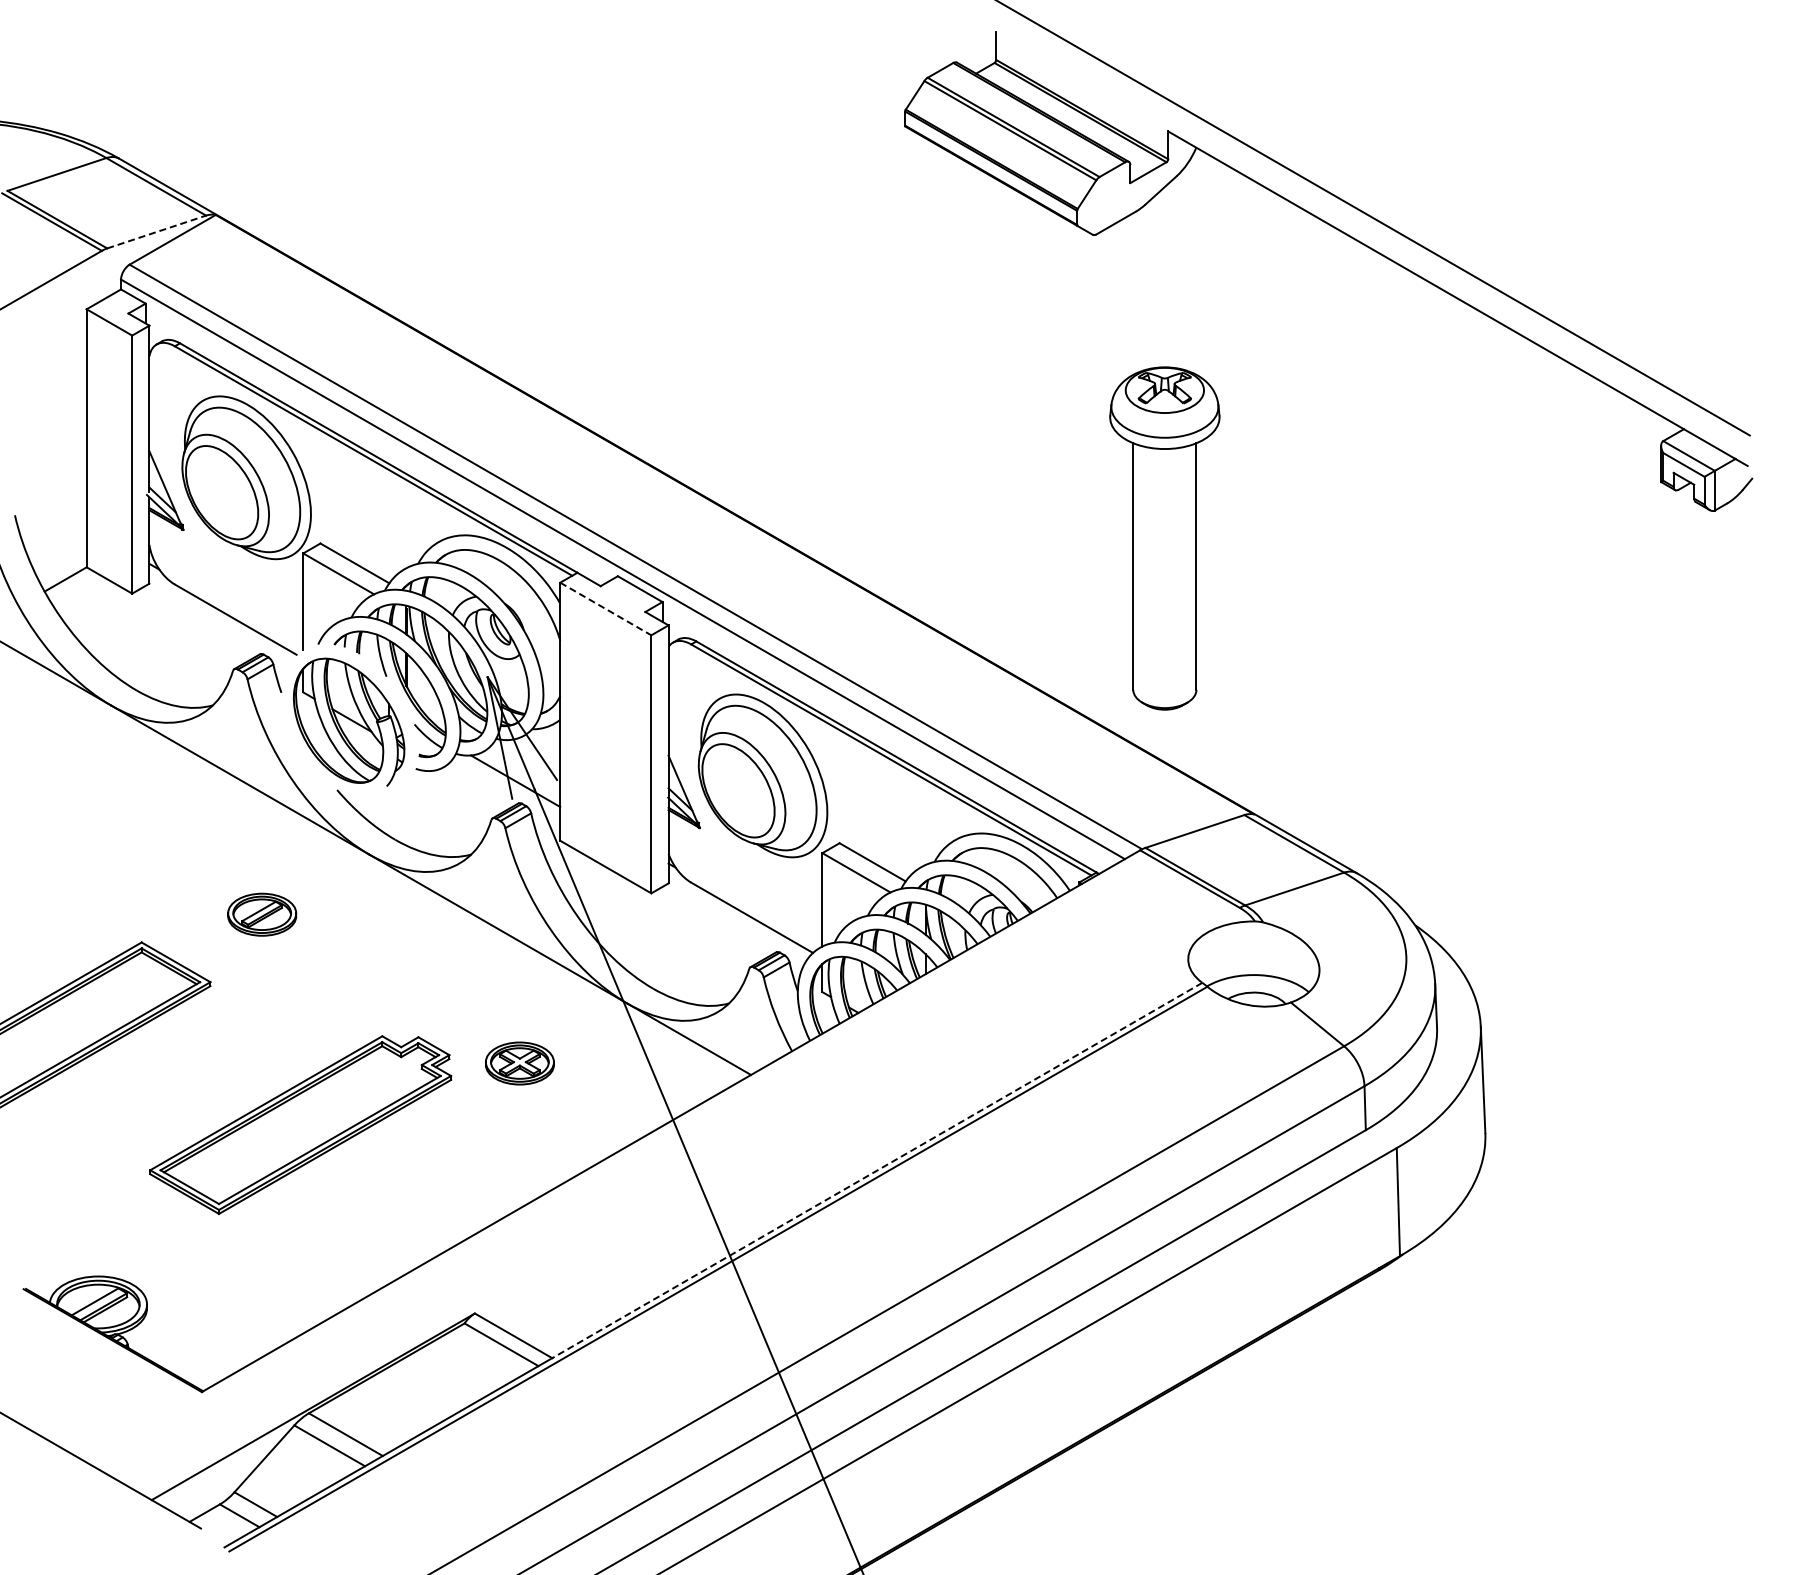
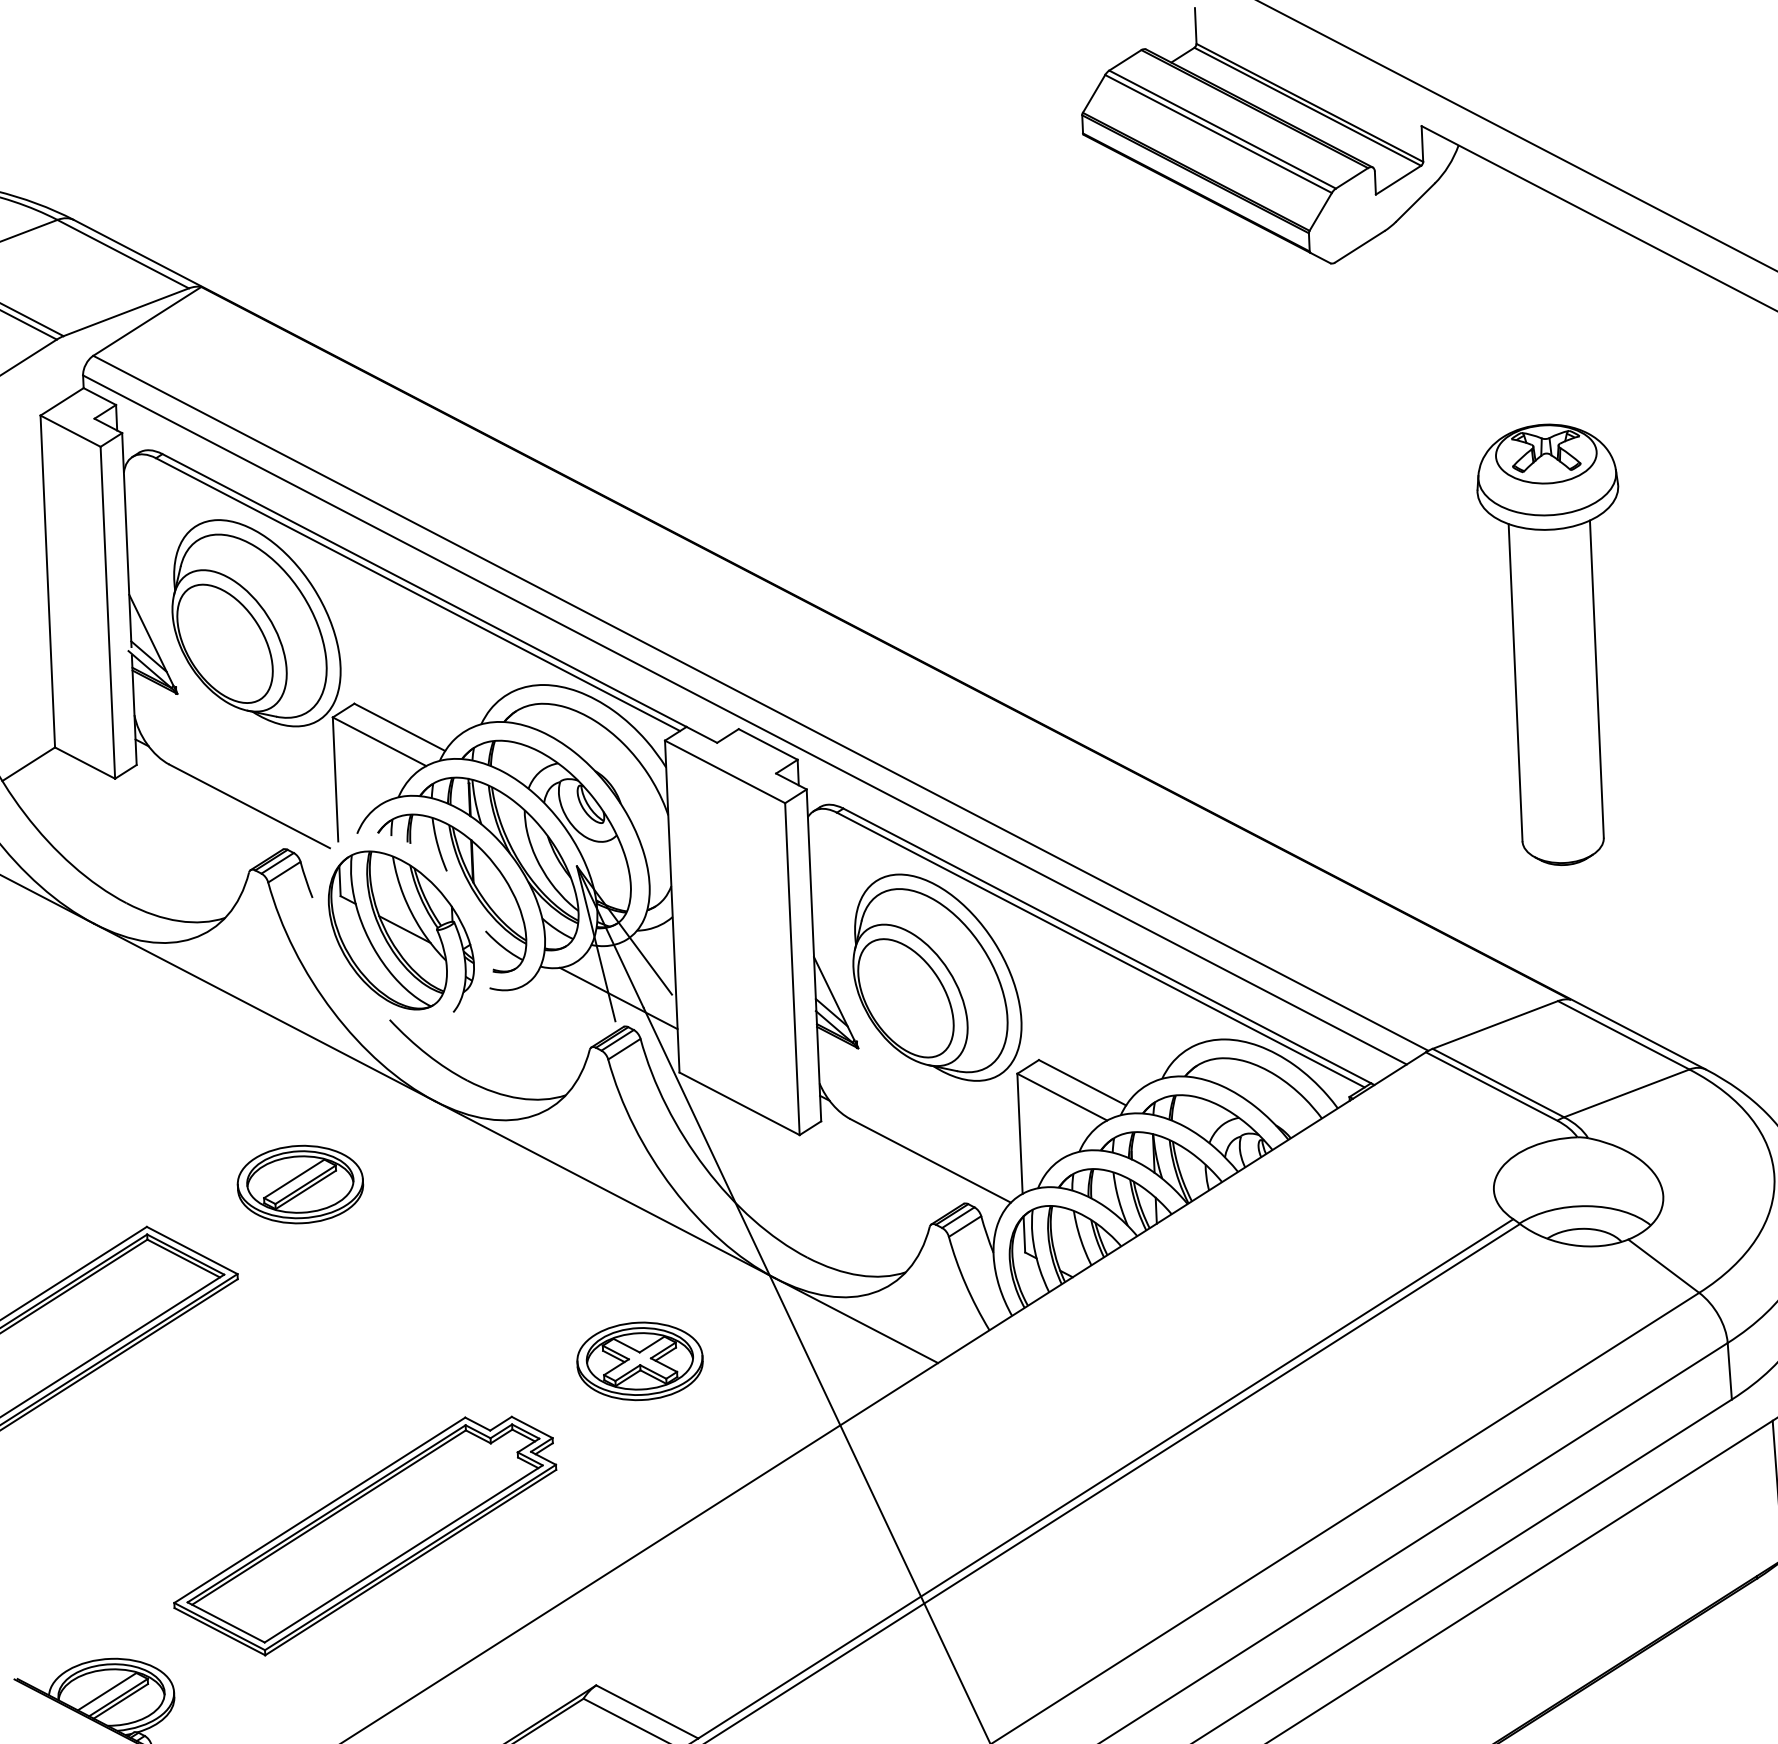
line: (157, 231) -> (127, 311), dashed -> solid
part: (1164, 538) -> (1554, 644), moved
line: (605, 609) -> (724, 772), dashed -> solid
part: (261, 914) -> (299, 1184), size x1.43
part: (519, 1063) -> (639, 1361), size x1.43
part: (300, 1124) -> (365, 1535), moved
line: (876, 1170) -> (1104, 1478), dashed -> solid

